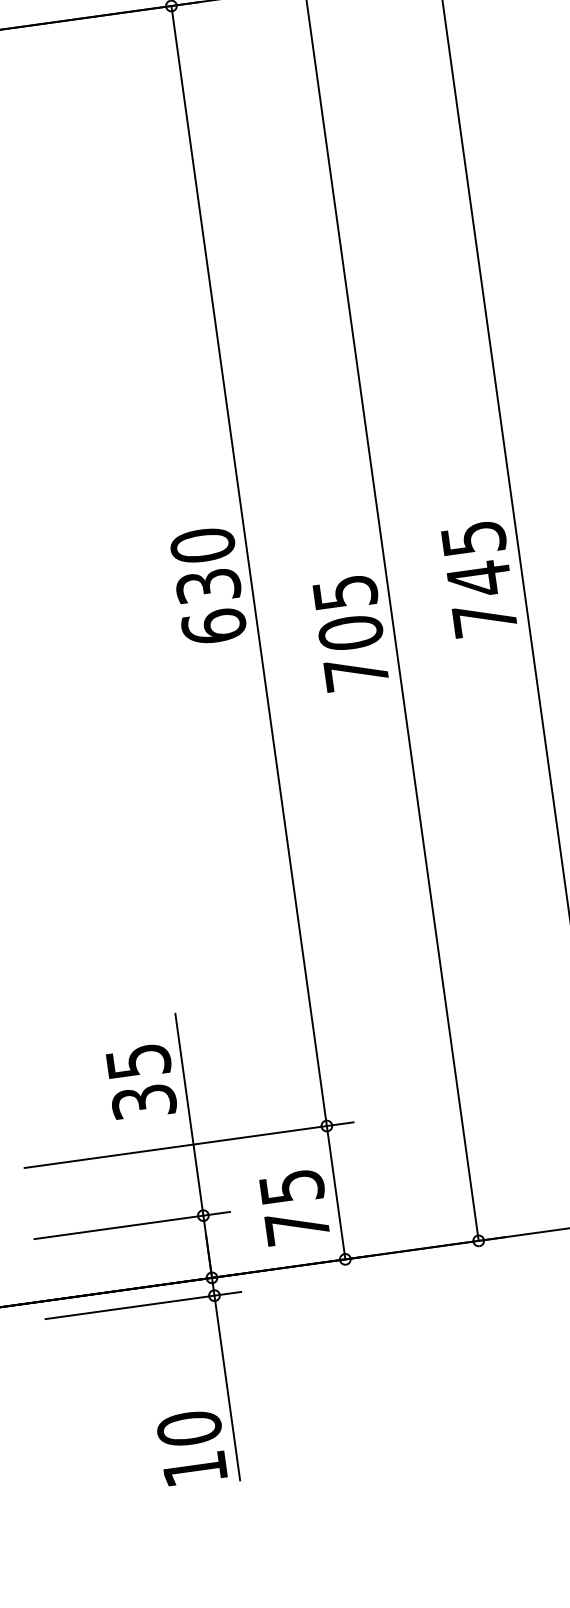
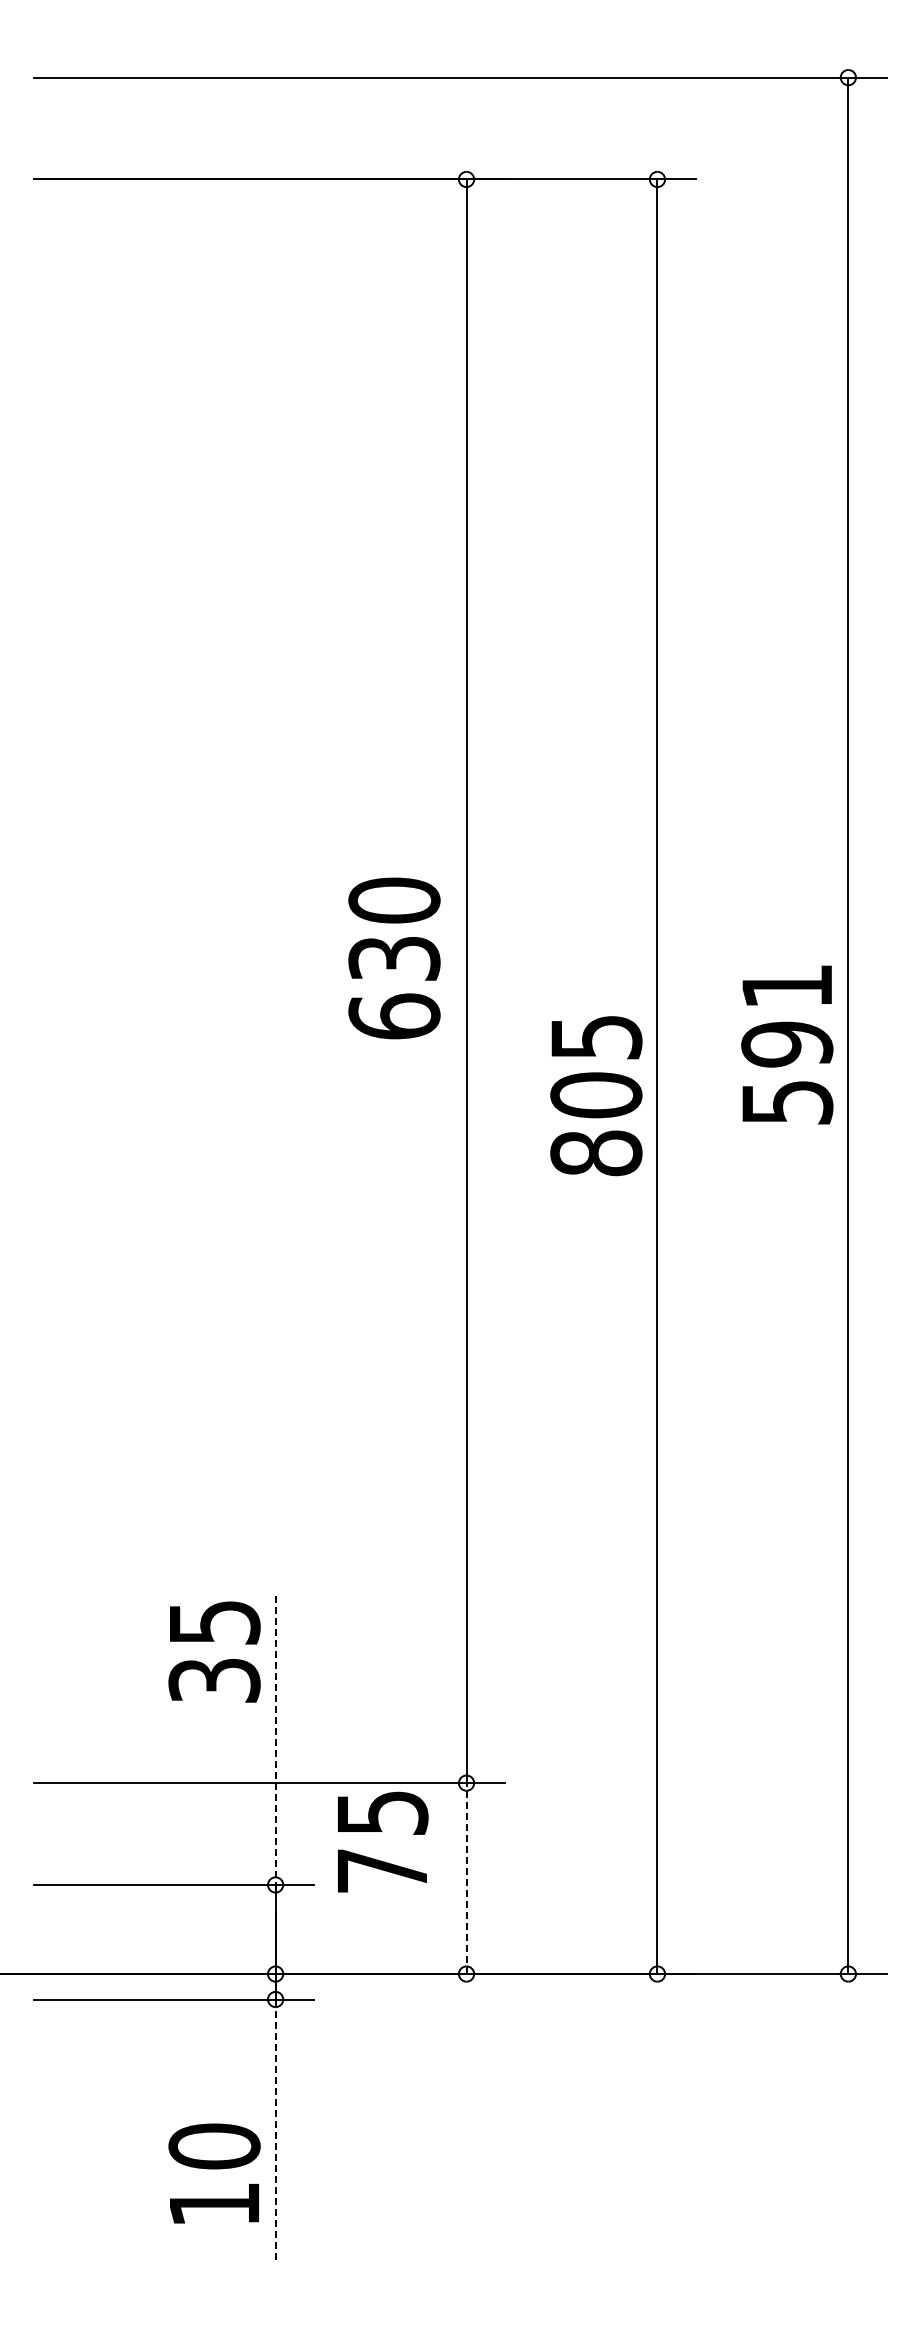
text: (479, 579) -> (787, 1044), 745 -> 591
text: (208, 586) -> (394, 958), moved
text: (356, 673) -> (596, 1153), 705 -> 805
text: (141, 1081) -> (214, 1651), moved
line: (189, 1114) -> (275, 1740), solid -> dashed
line: (336, 1192) -> (466, 1878), solid -> dashed
text: (295, 1206) -> (383, 1841), moved
line: (227, 1388) -> (275, 2132), solid -> dashed
text: (192, 1447) -> (214, 2173), moved

